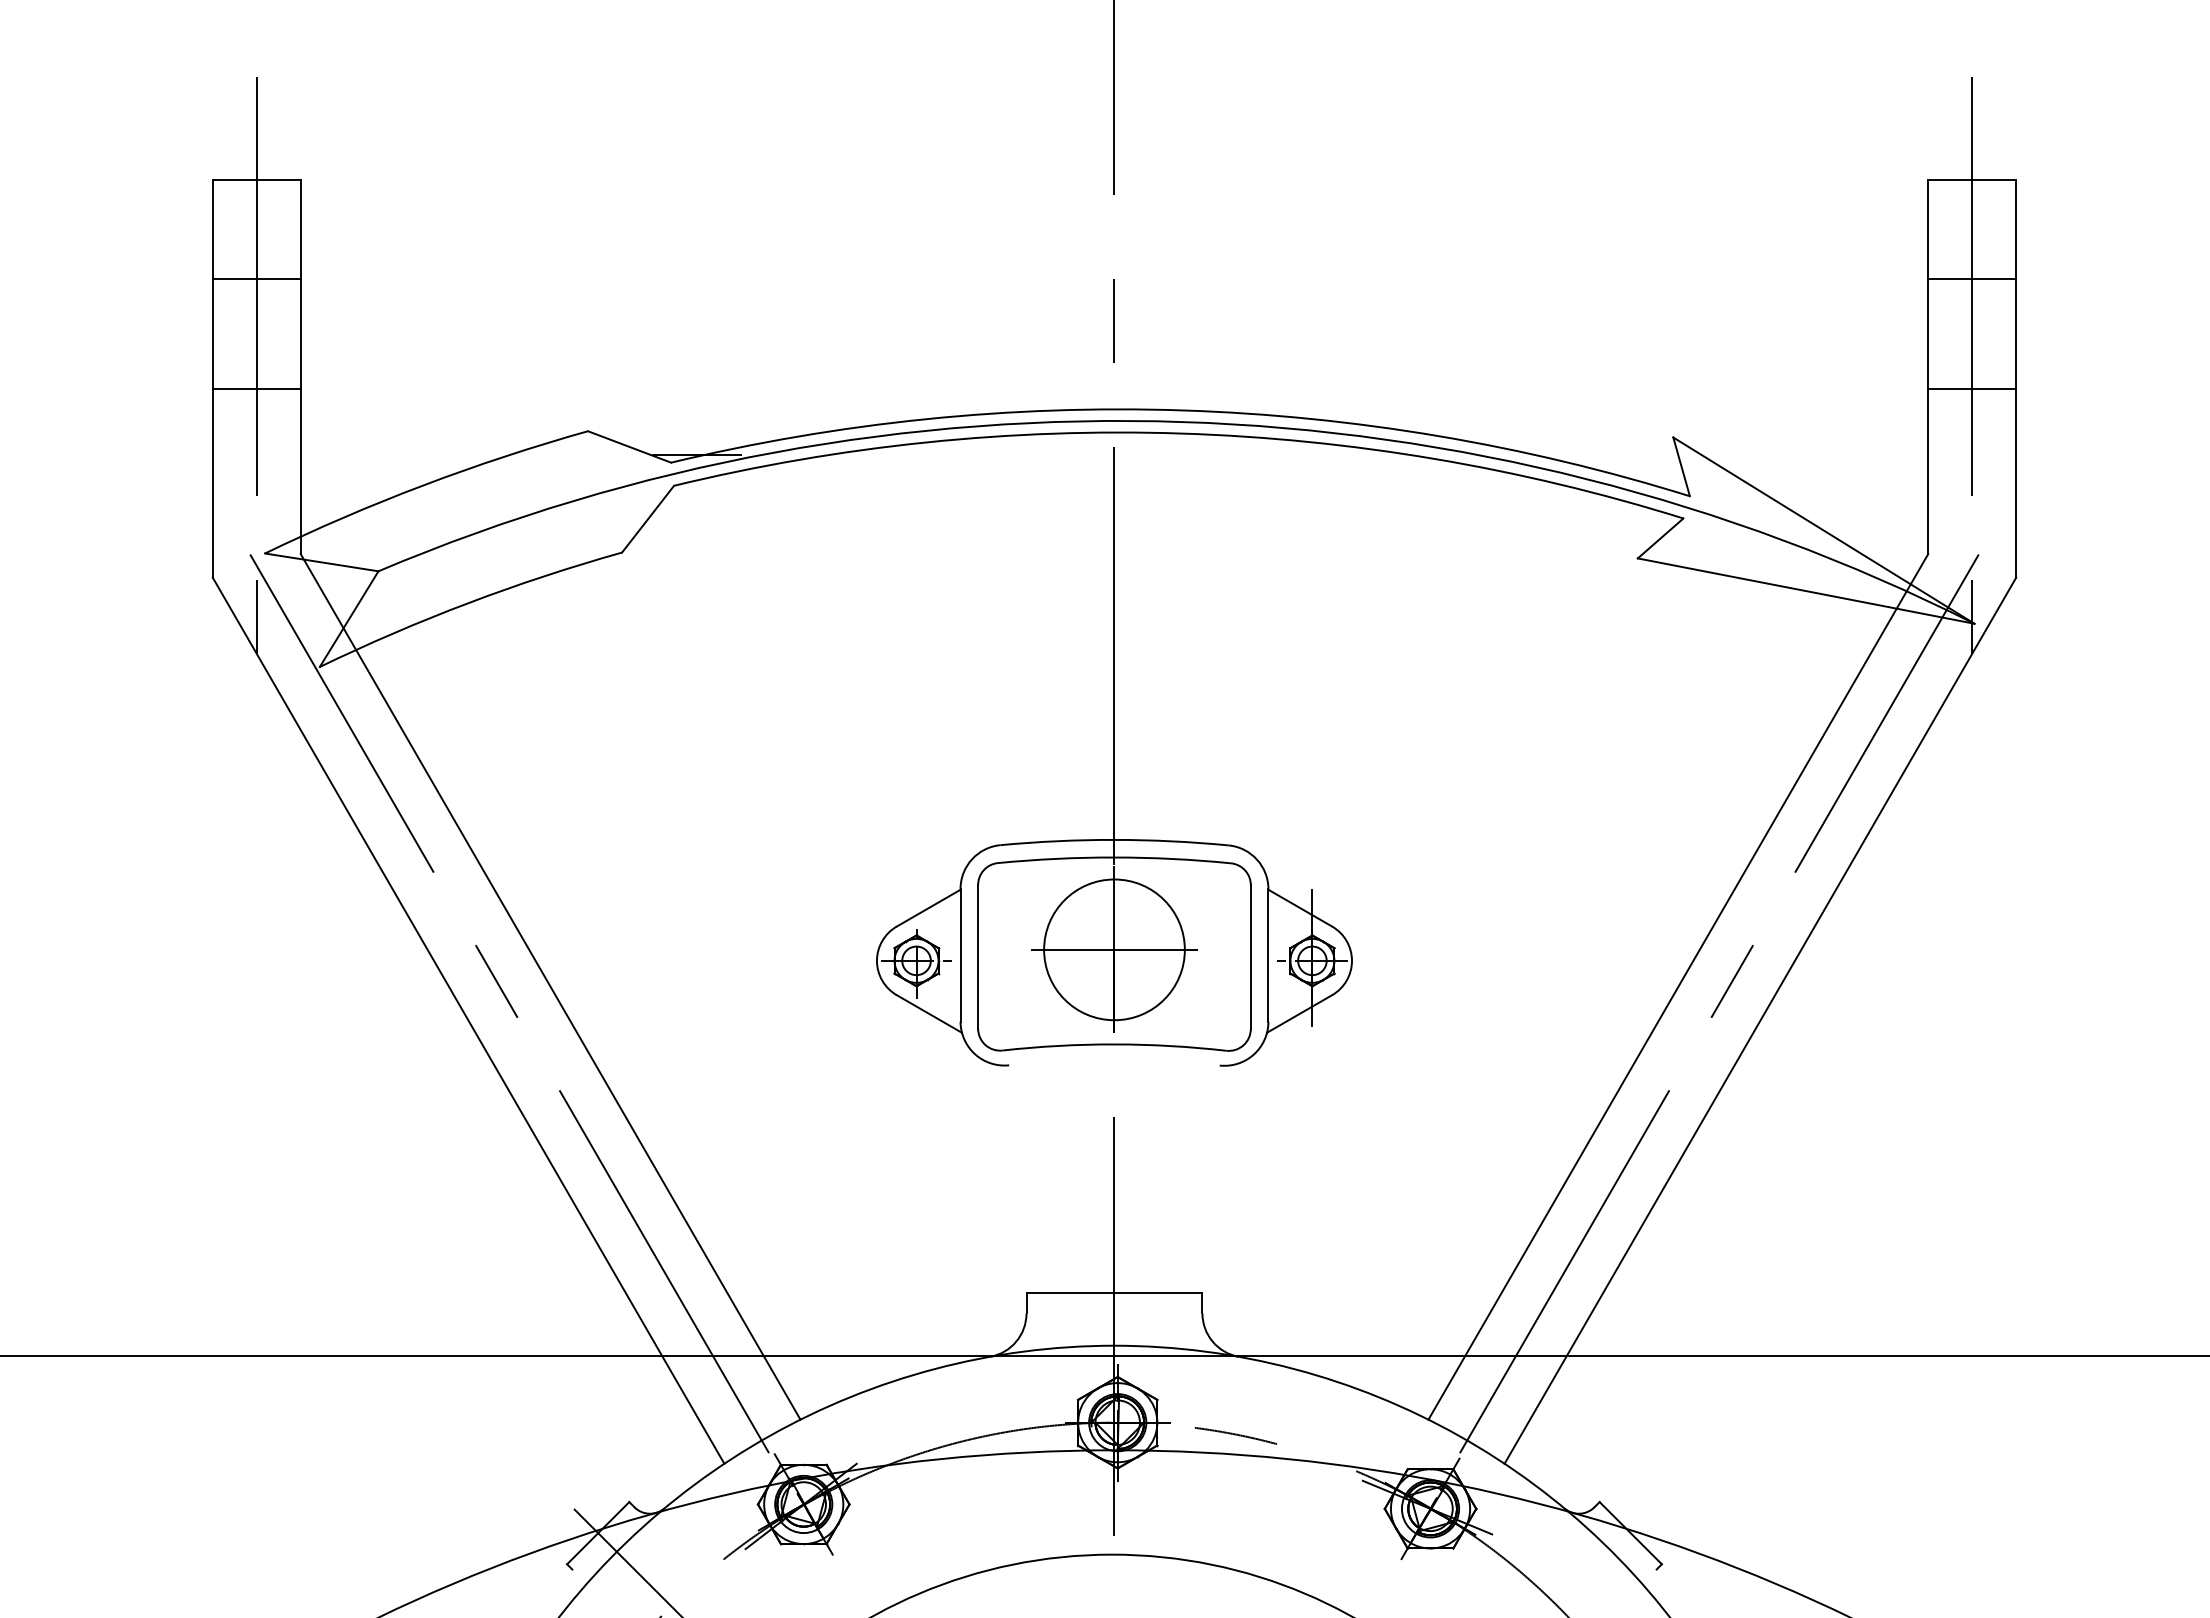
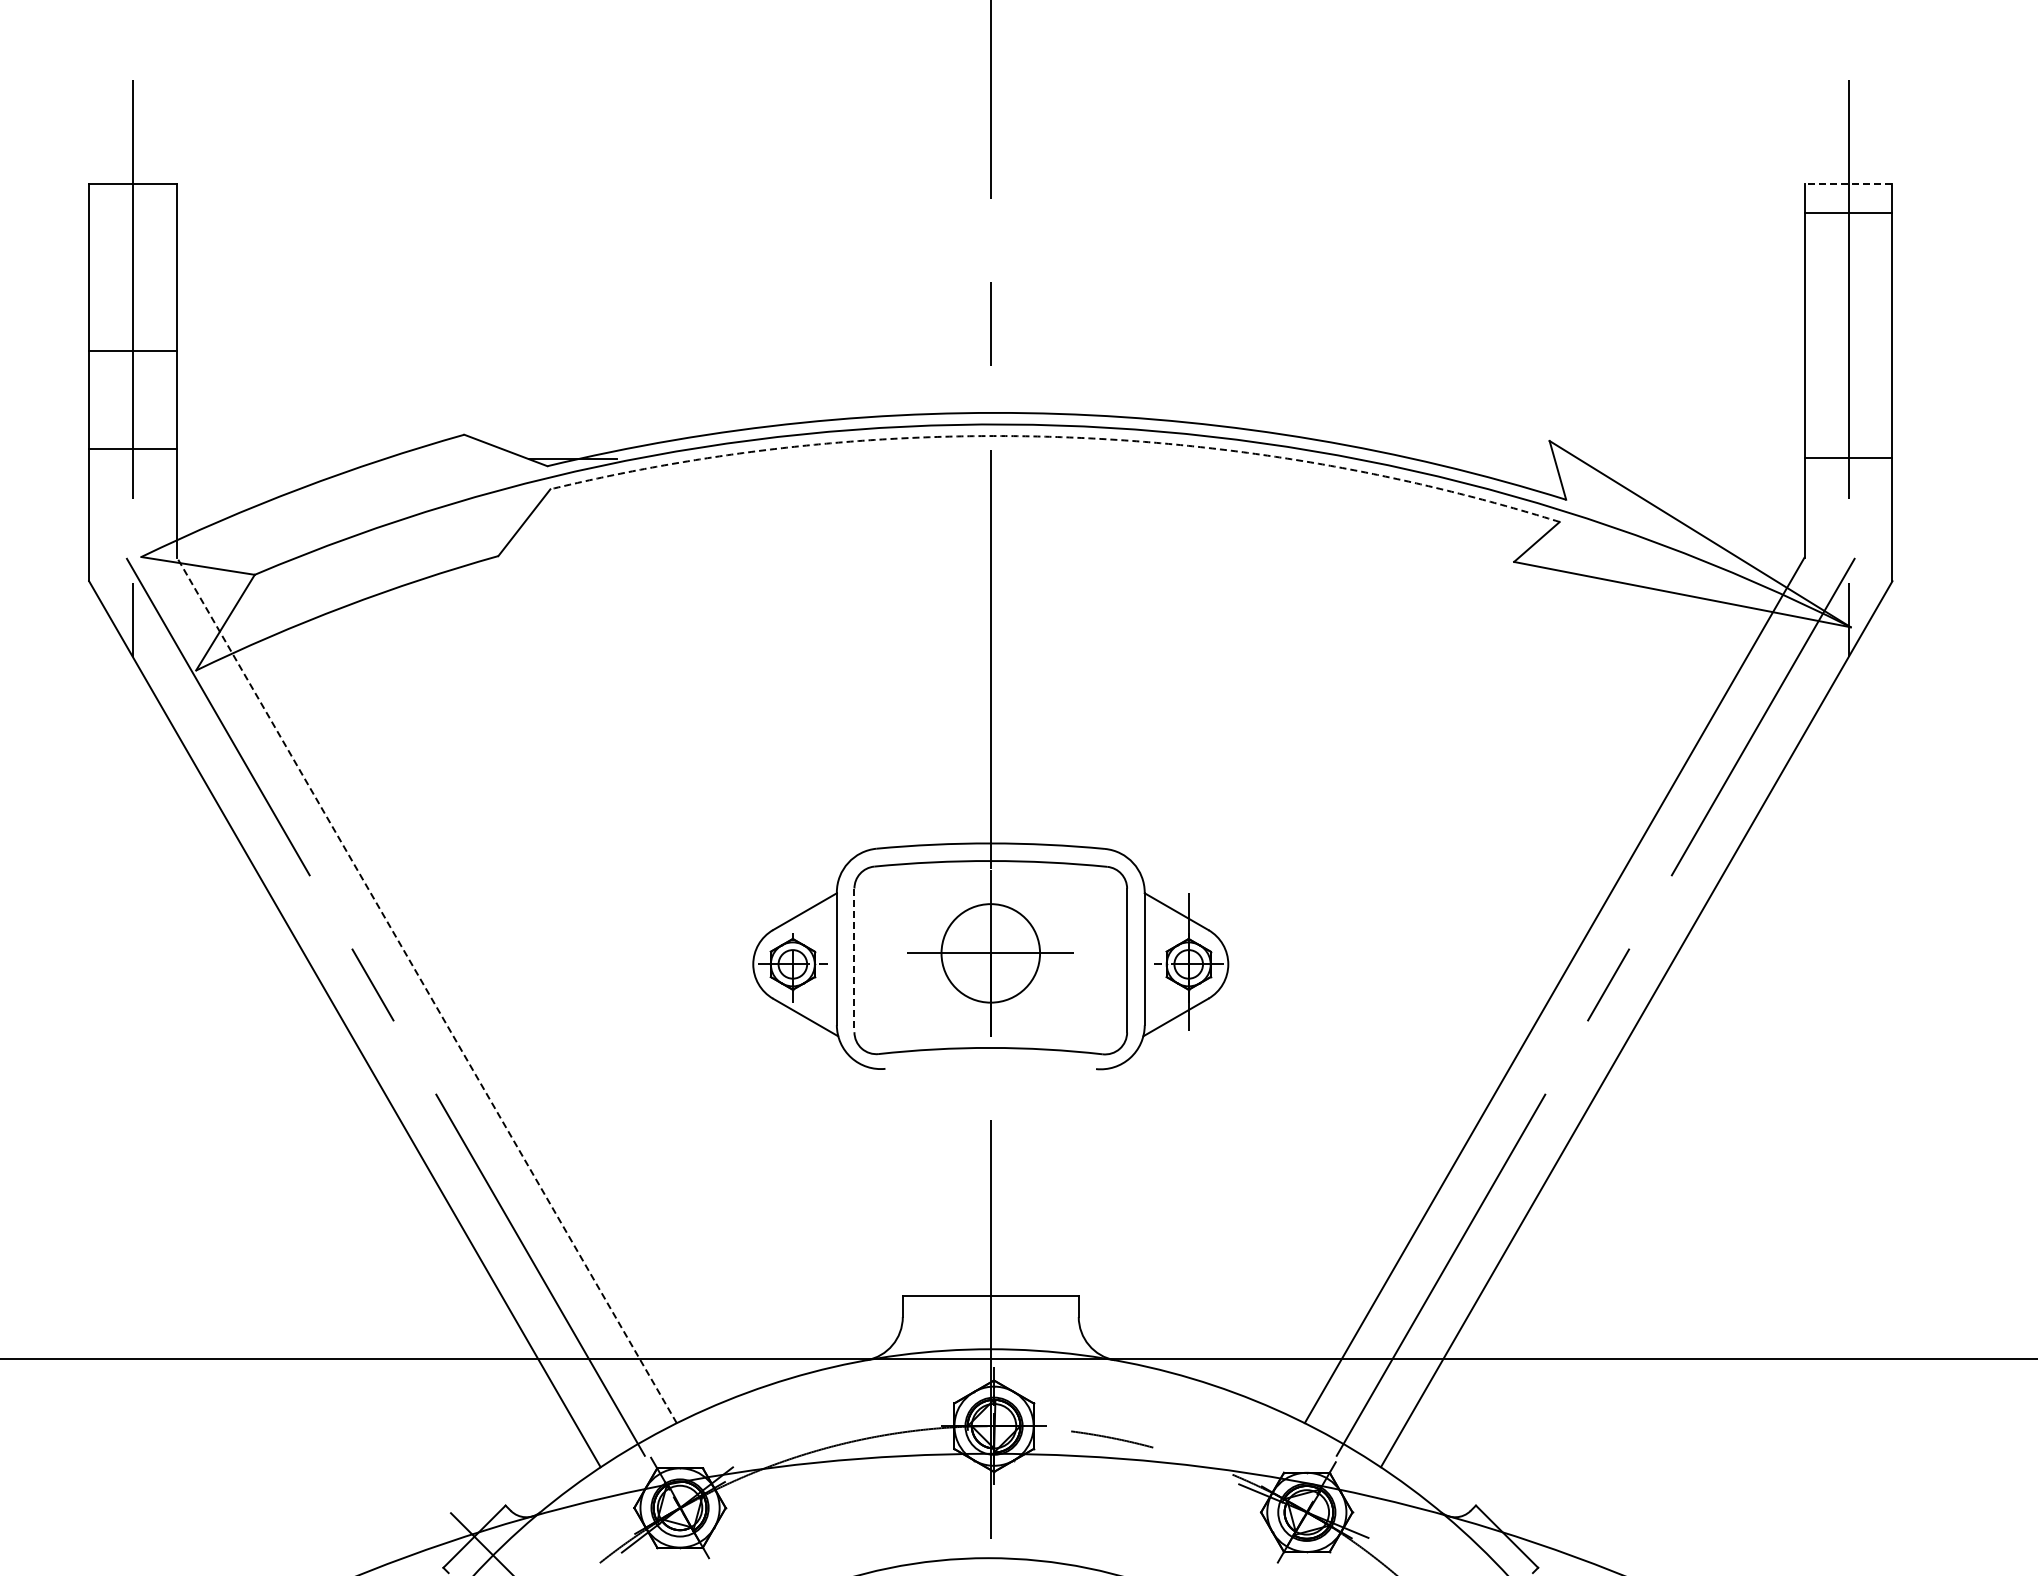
line: (1972, 180) -> (1848, 184), solid -> dashed
line: (256, 279) -> (132, 351), moved
line: (1972, 279) -> (1848, 213), moved
line: (256, 389) -> (132, 449), moved
line: (1972, 389) -> (1848, 458), moved
arc: (1180, 433) -> (1056, 437), solid -> dashed
circle: (1114, 949) -> (990, 953), size x0.7
line: (978, 956) -> (854, 960), solid -> dashed
line: (550, 986) -> (426, 990), solid -> dashed

